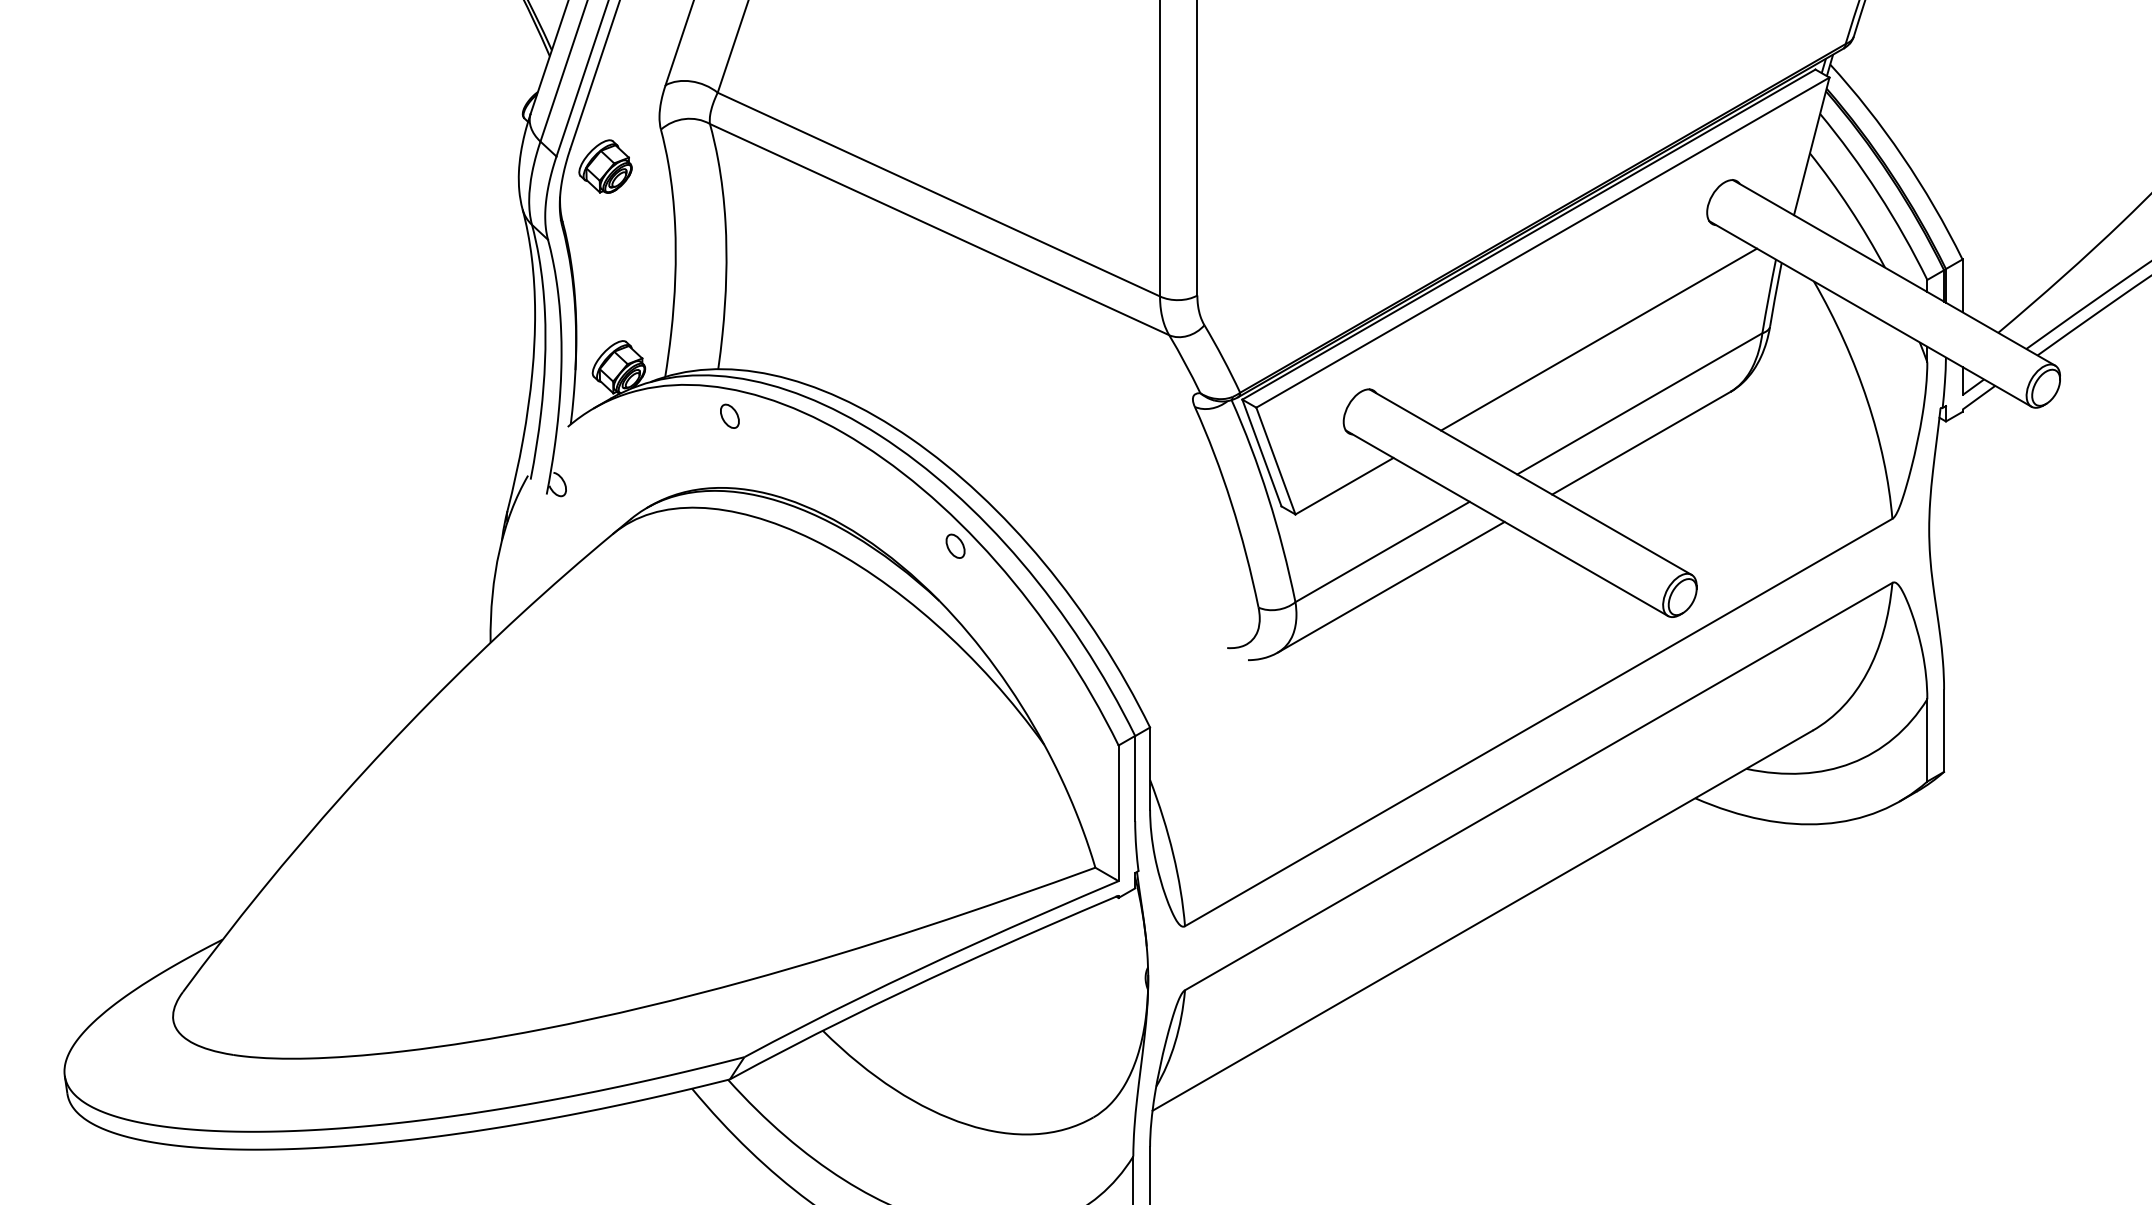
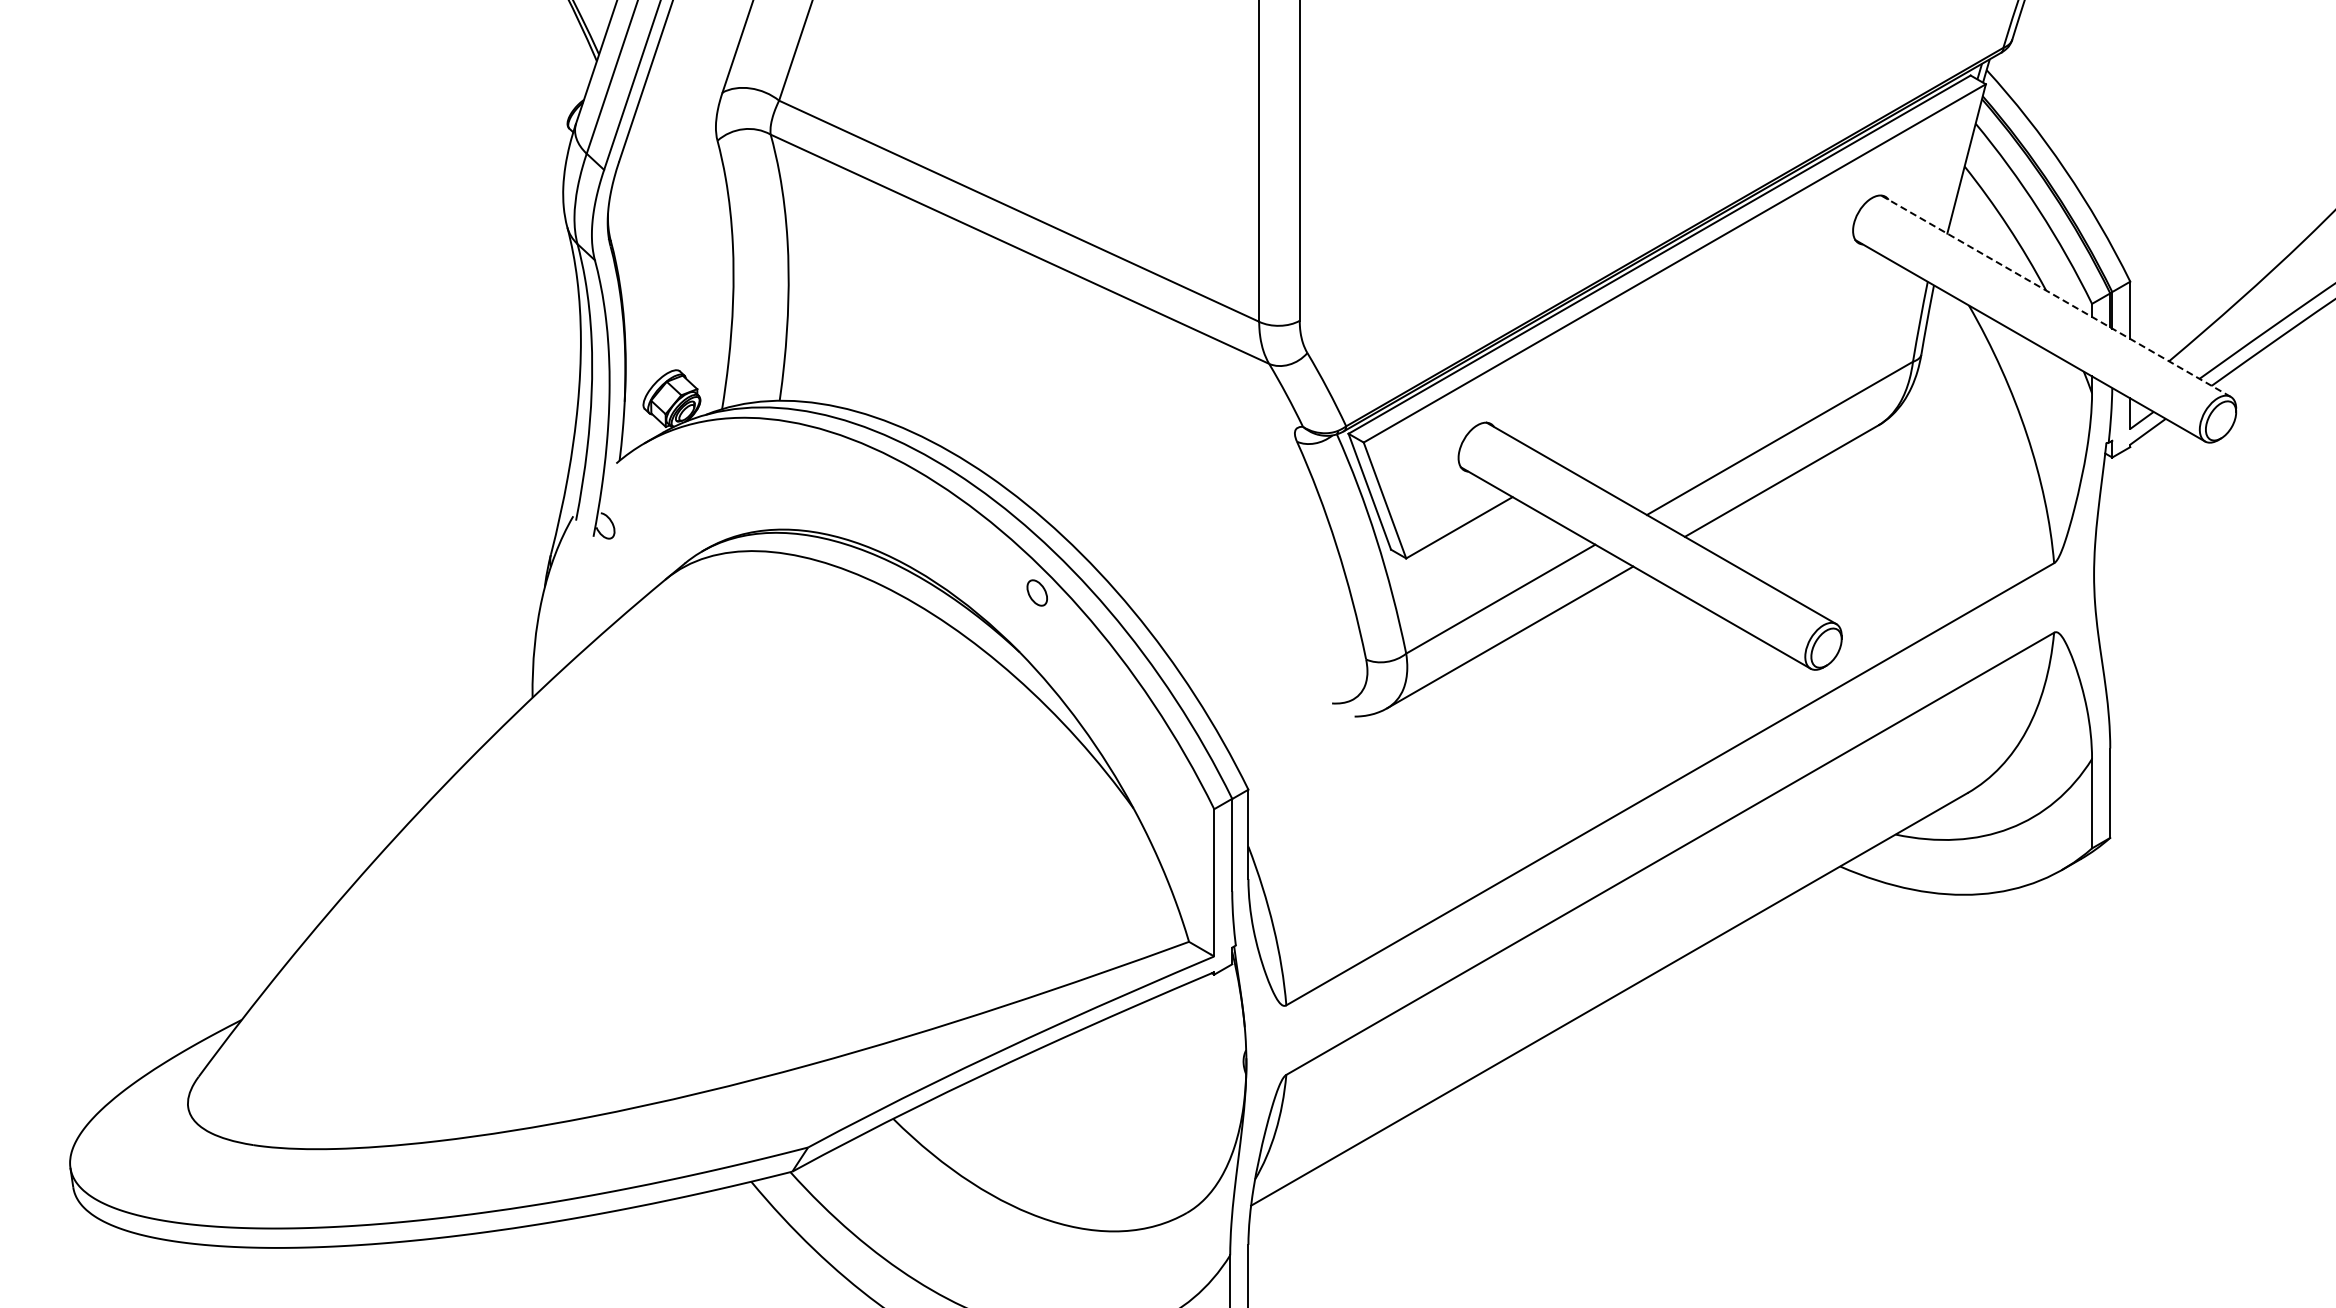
part: (605, 166) -> (657, 180), removed
line: (1893, 273) -> (2055, 296), solid -> dashed
line: (1598, 339) -> (1735, 368), removed
part: (730, 415) -> (792, 451), removed

